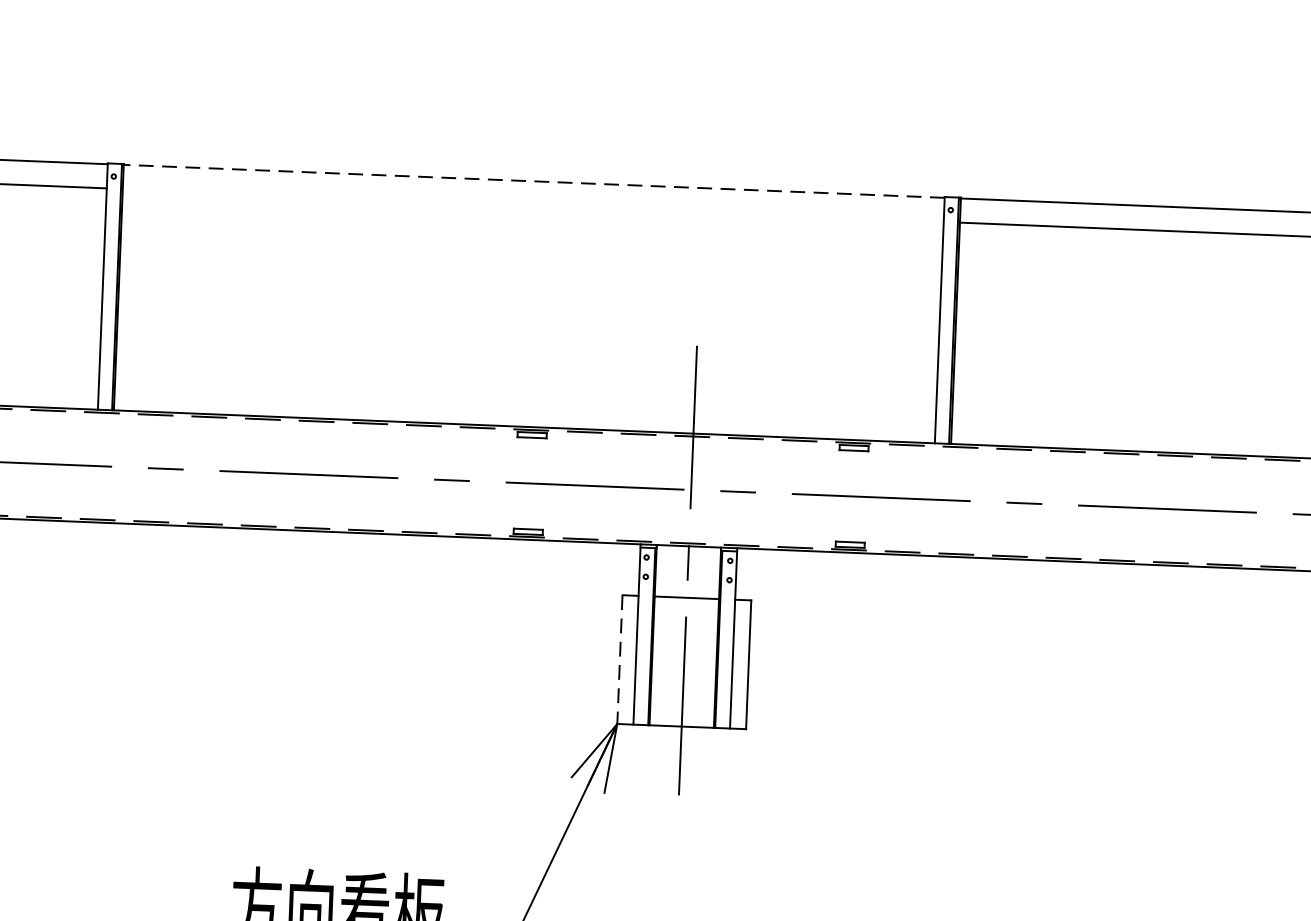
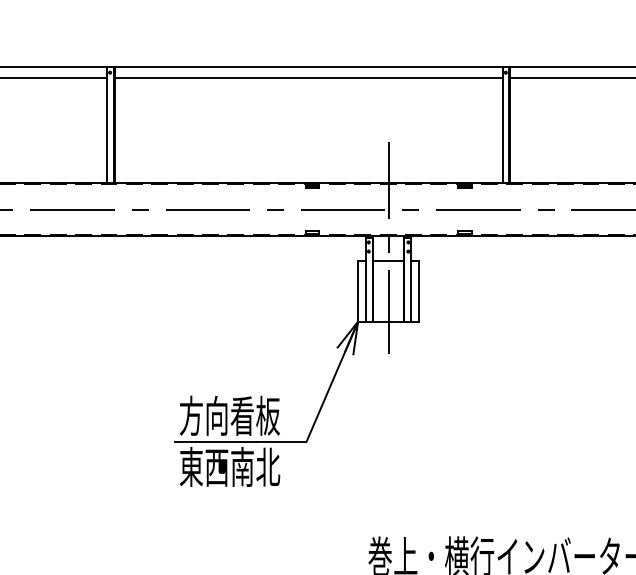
line: (533, 182) -> (308, 67), dashed -> solid
line: (532, 205) -> (308, 78), added
line: (620, 660) -> (358, 291), dashed -> solid

